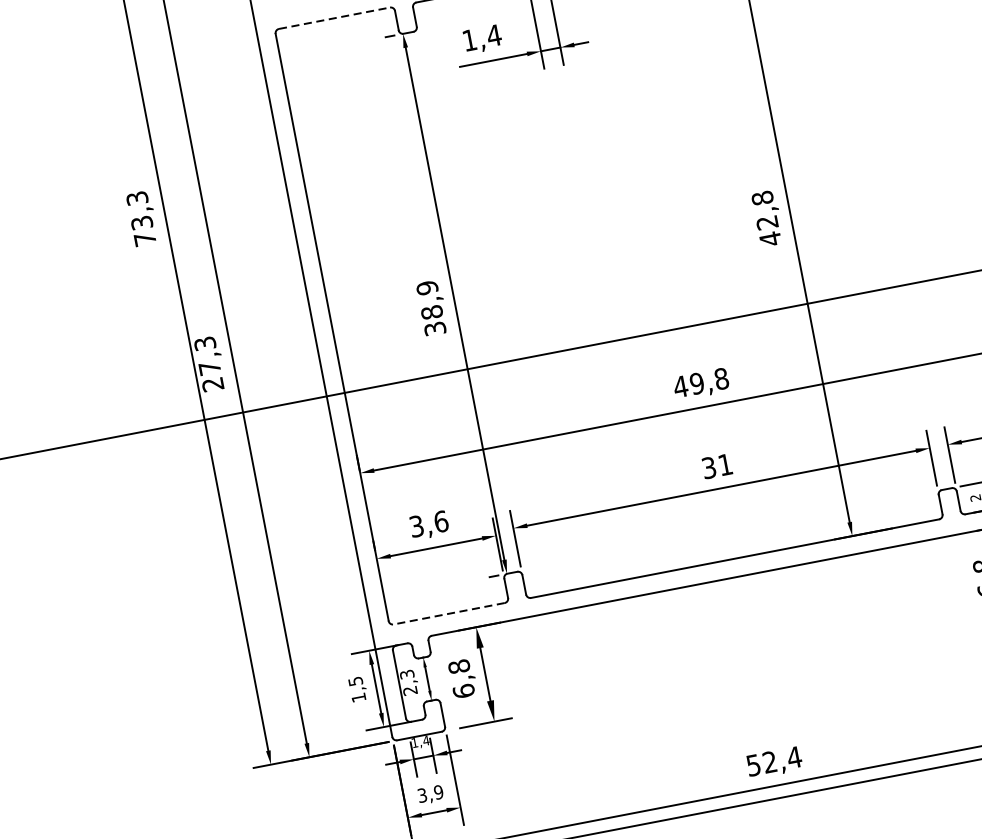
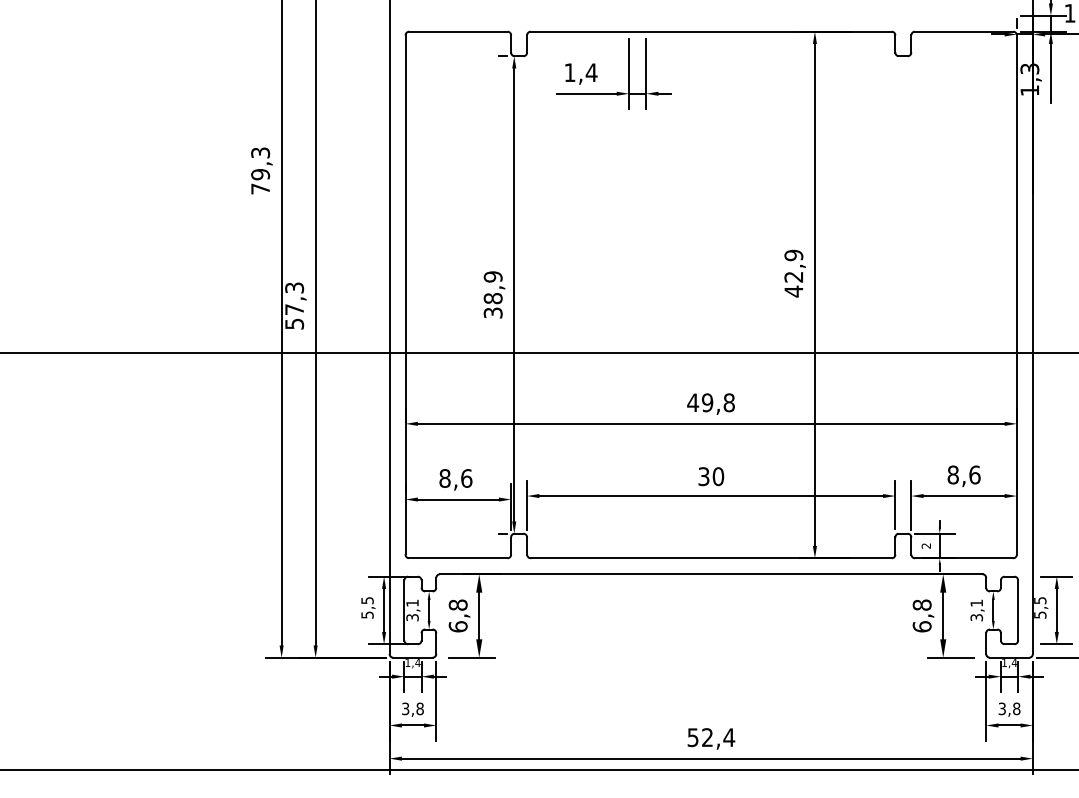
line: (334, 18) -> (458, 31), dashed -> solid
text: (762, 198) -> (793, 255), 42,8 -> 42,9
text: (141, 222) -> (260, 174), 73,3 -> 79,3
text: (212, 383) -> (294, 323), 27,3 -> 57,3
text: (725, 464) -> (718, 476), 31 -> 30
text: (416, 526) -> (444, 478), 3,6 -> 8,6
line: (448, 614) -> (457, 558), dashed -> solid
text: (408, 682) -> (412, 610), 2,3 -> 3,1
text: (358, 697) -> (367, 614), 1,5 -> 5,5
text: (437, 792) -> (419, 708), 3,9 -> 3,8

